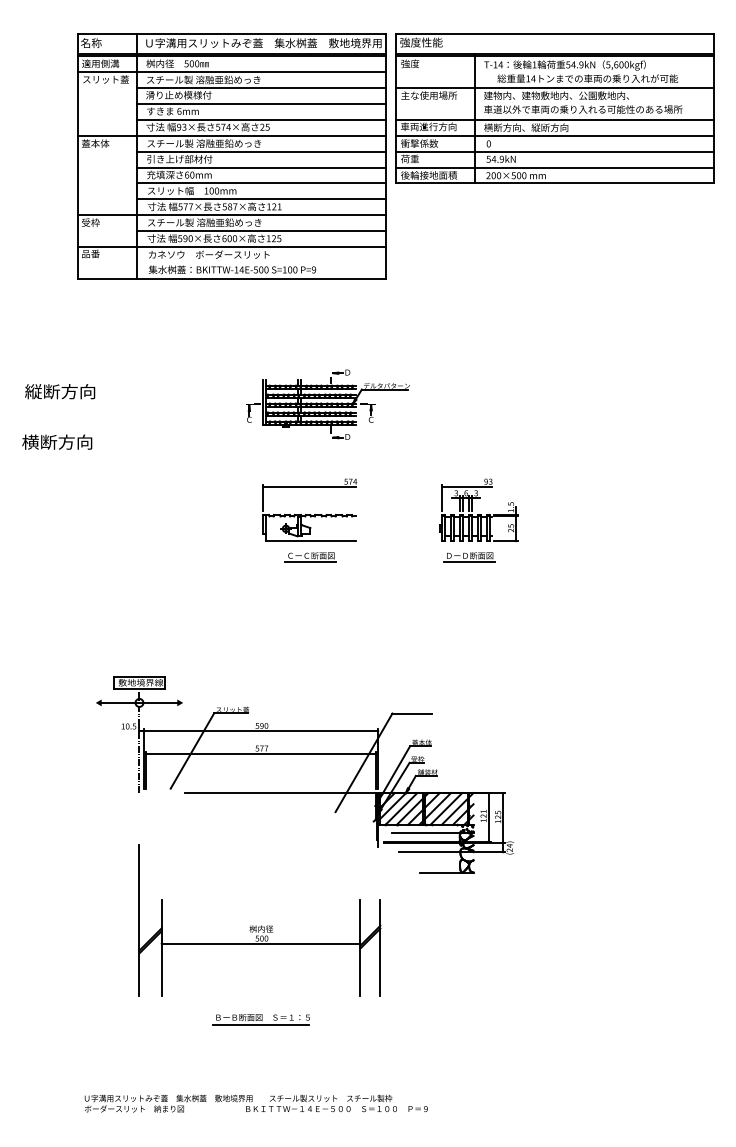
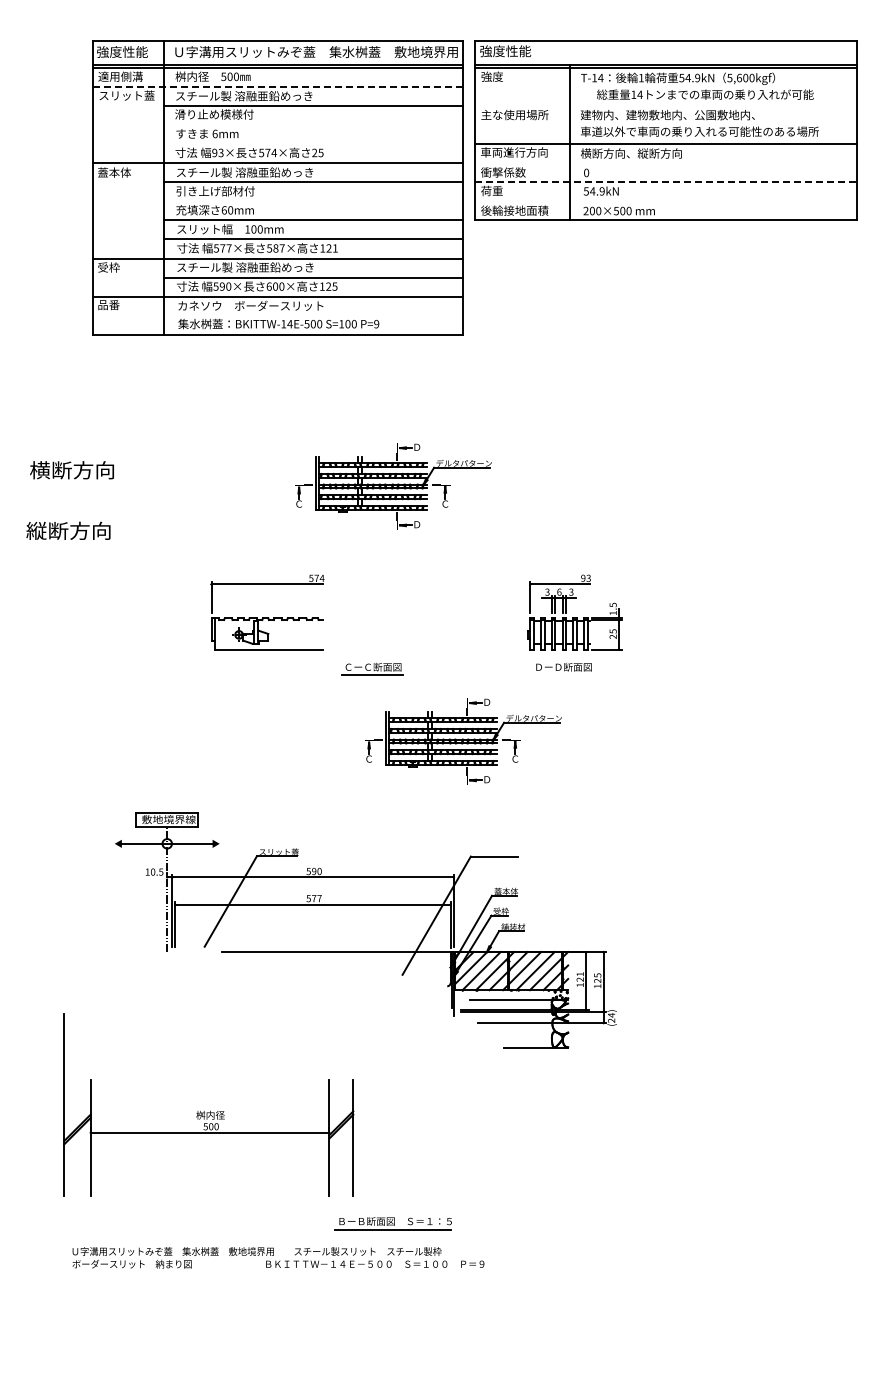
text: (102, 42) -> (122, 51), 名称 -> 強度性能
line: (231, 71) -> (277, 86), solid -> dashed
line: (554, 87) -> (665, 105), removed
line: (261, 103) -> (313, 124), removed
line: (261, 119) -> (313, 143), removed
line: (554, 136) -> (665, 163), removed
line: (554, 151) -> (665, 182), solid -> dashed
line: (261, 167) -> (313, 201), removed
line: (554, 167) -> (665, 201), removed
text: (33, 391) -> (39, 470), 縦断方向 -> 横断方向
text: (30, 441) -> (36, 530), 横断方向 -> 縦断方向
part: (309, 510) -> (267, 612), moved
line: (468, 562) -> (562, 675), removed
part: (386, 617) -> (463, 741), added
part: (261, 925) -> (210, 1110), moved
part: (260, 1019) -> (392, 1223), moved
text: (256, 1103) -> (278, 1257), moved

